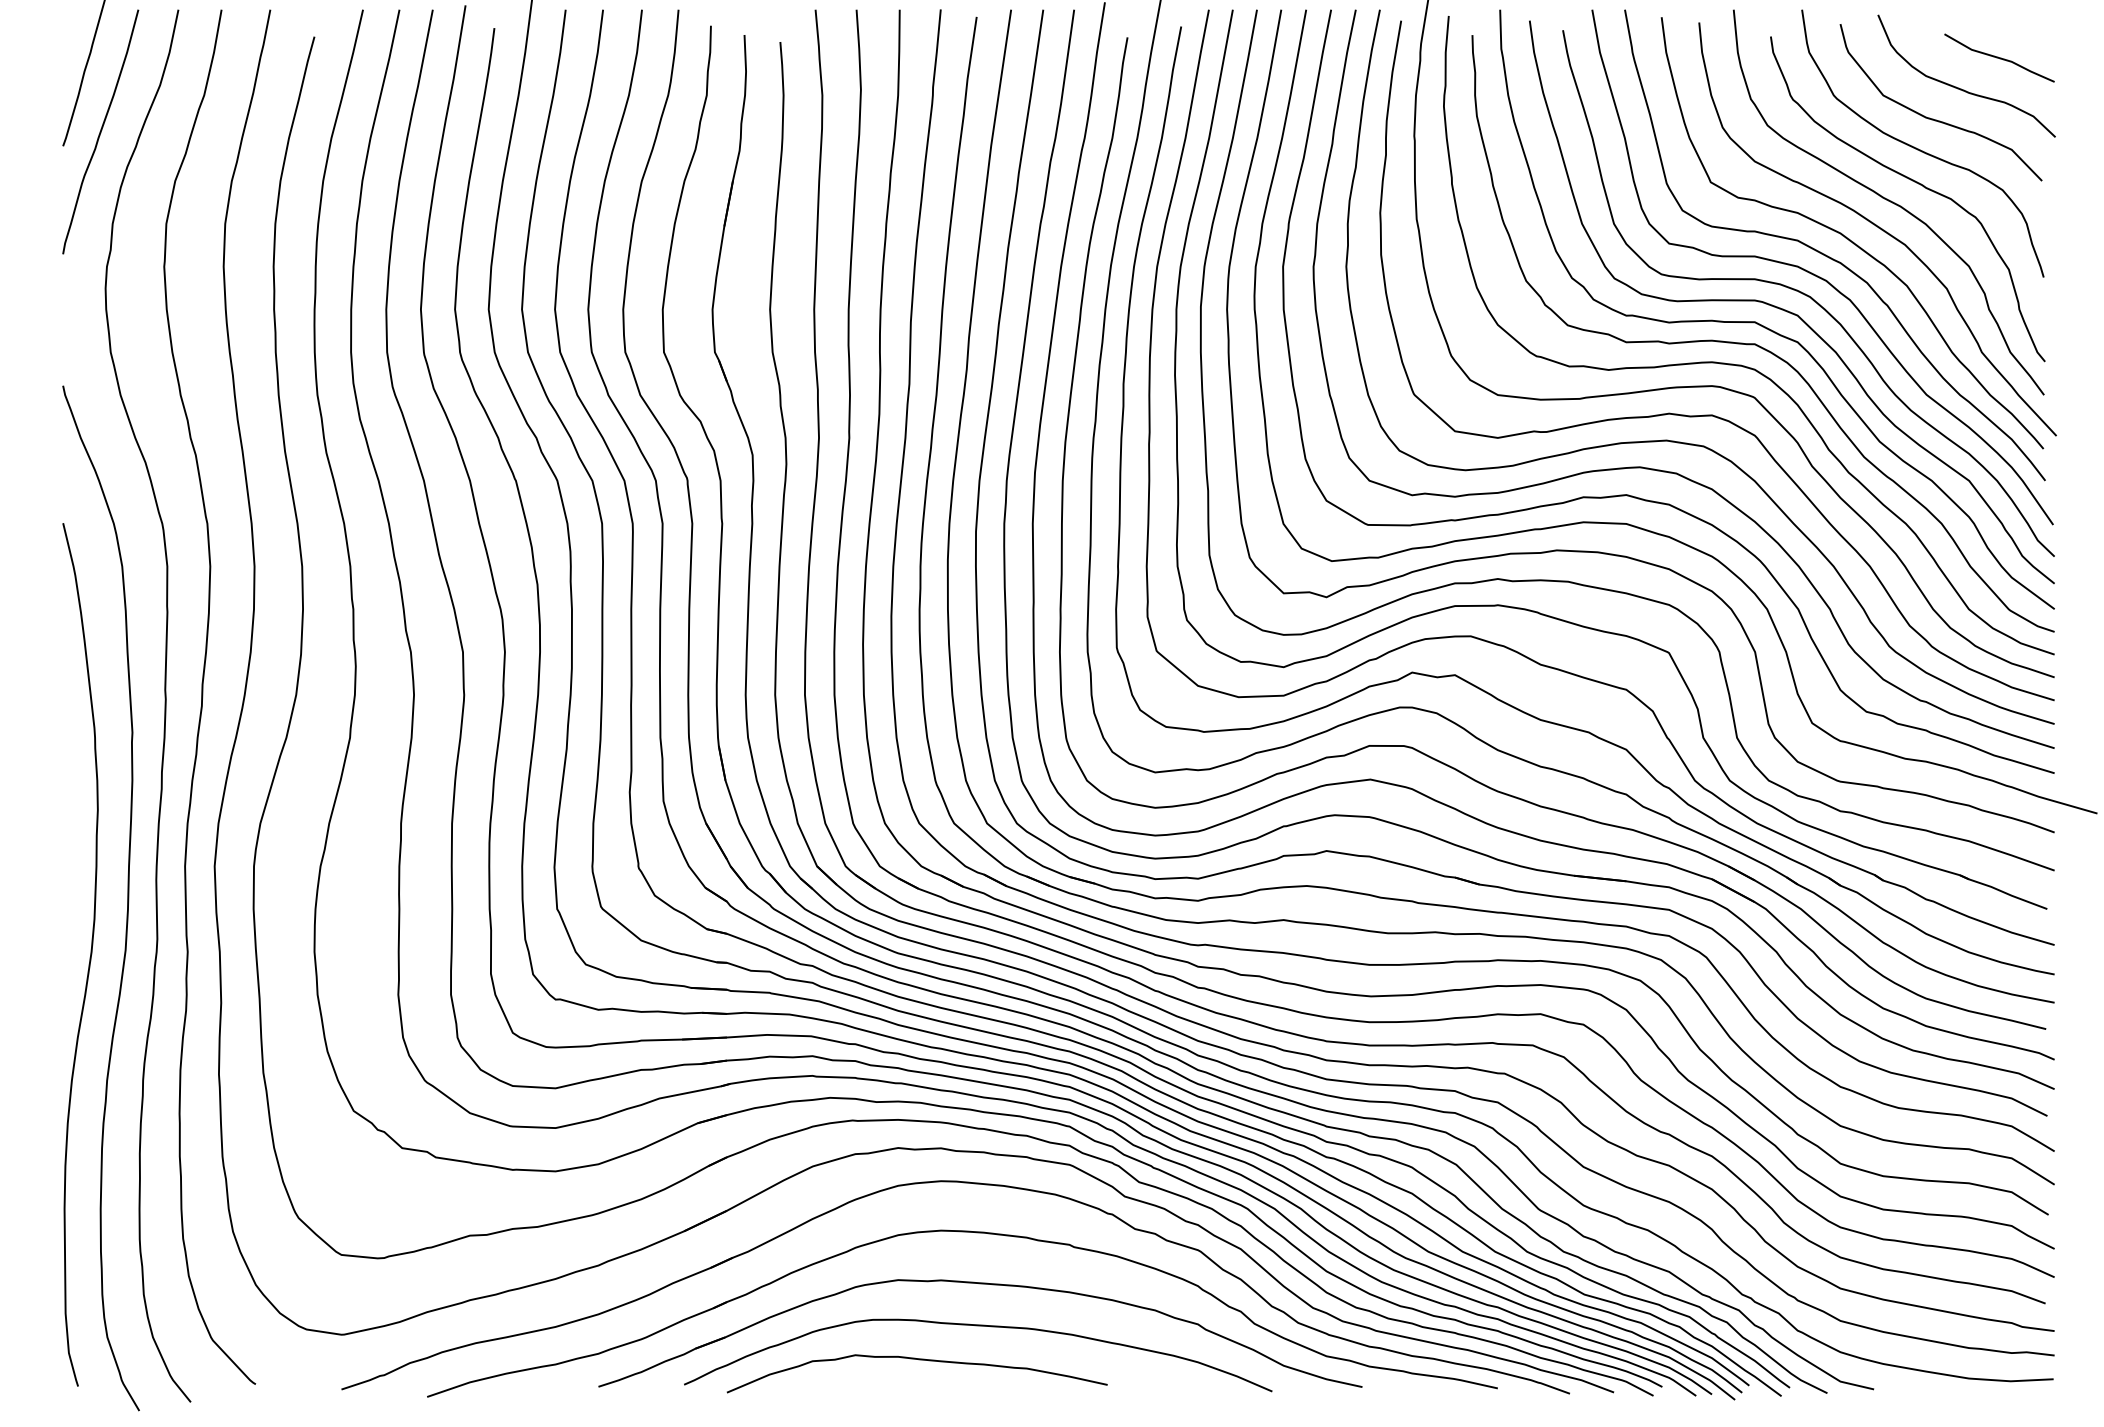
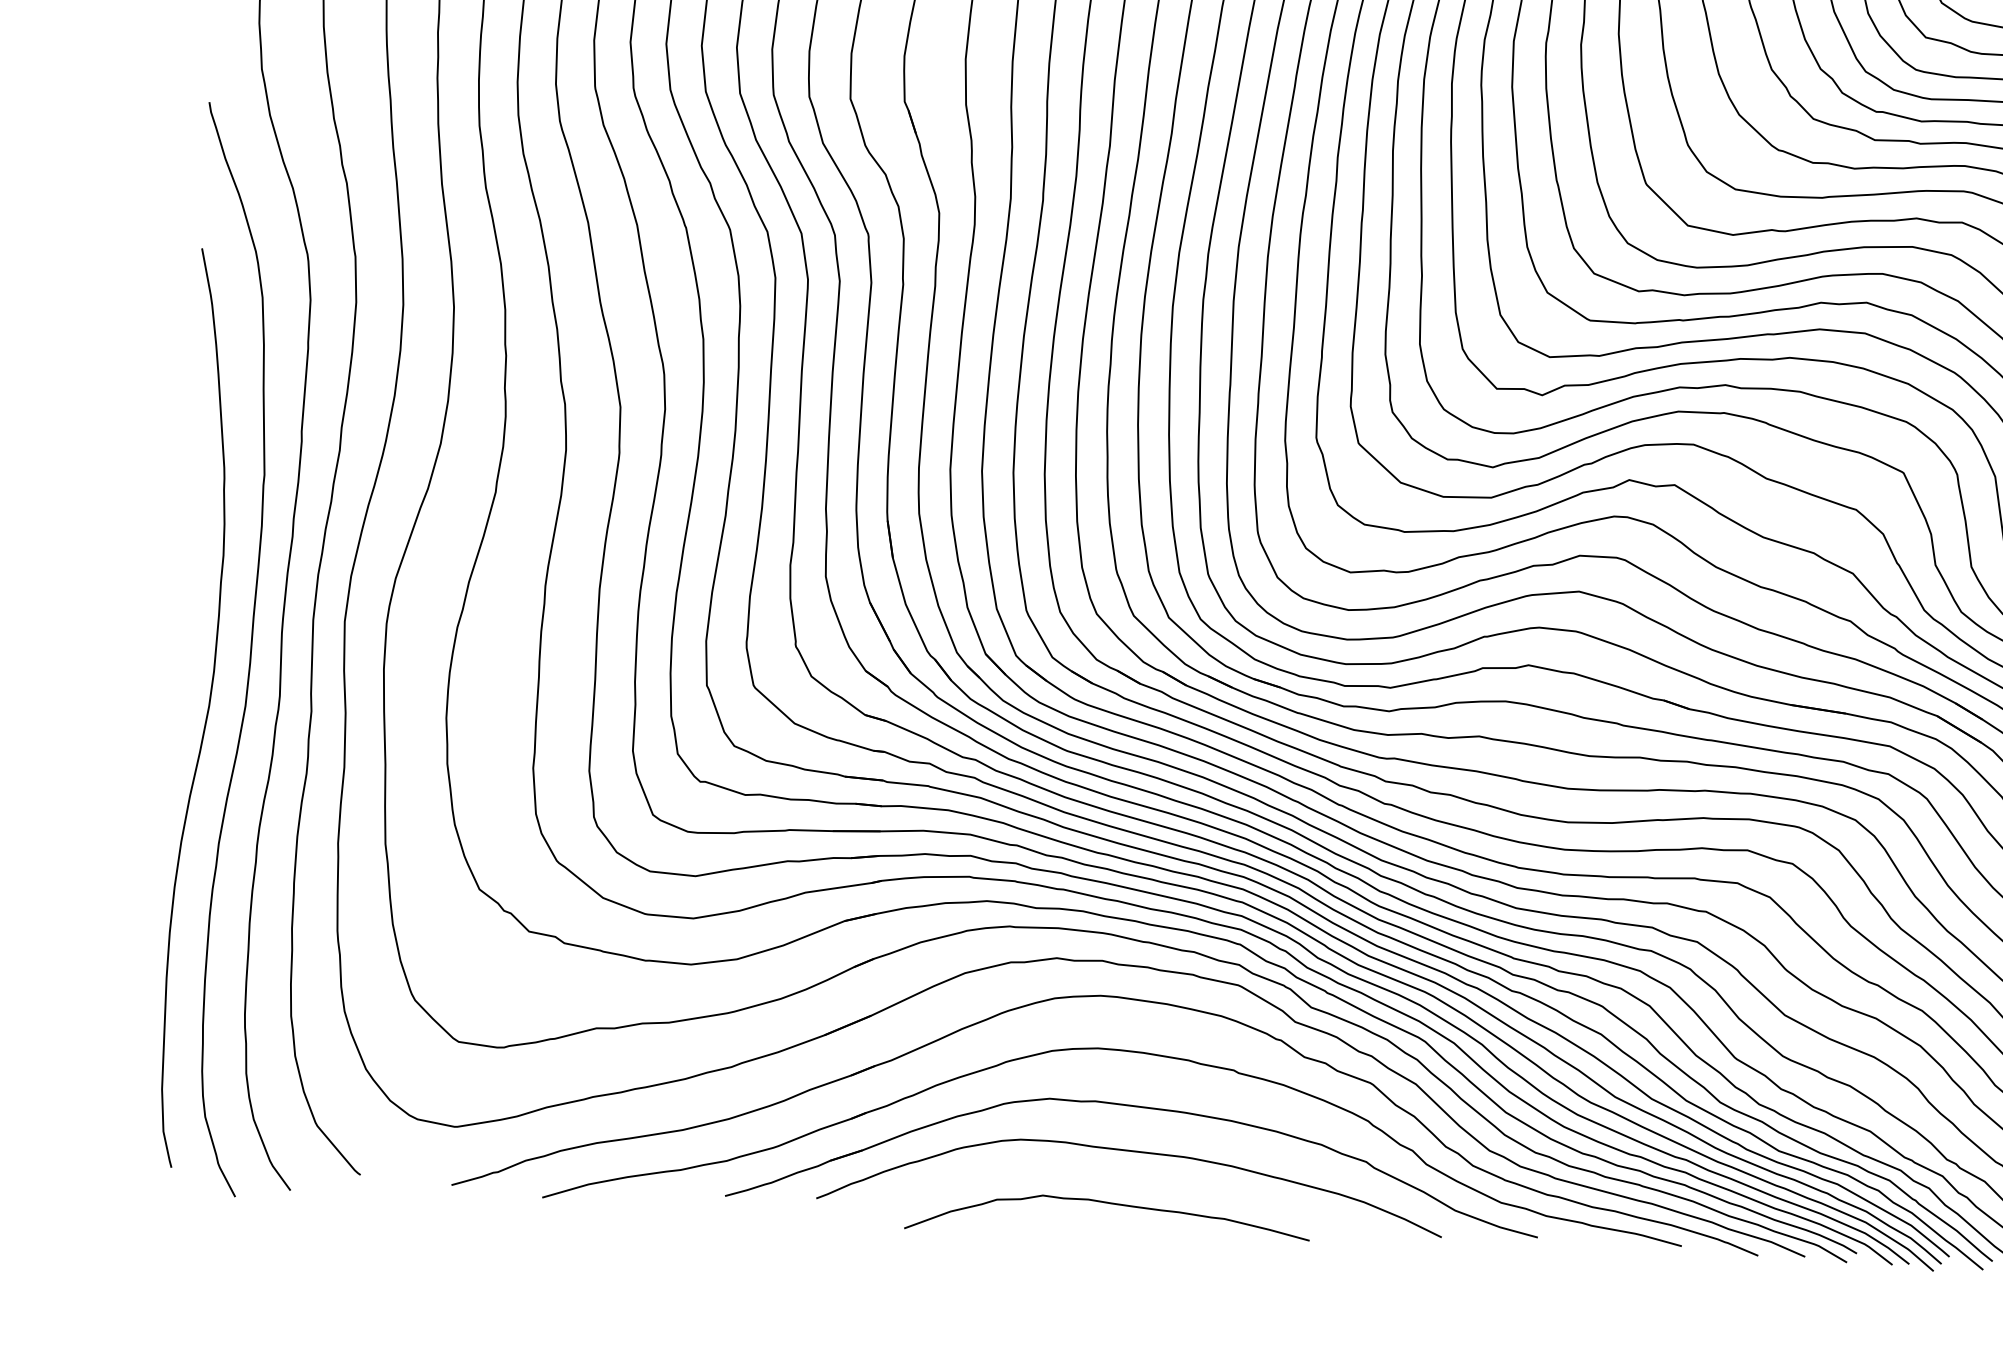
curve: (918, 1360) -> (1109, 1204), moved

